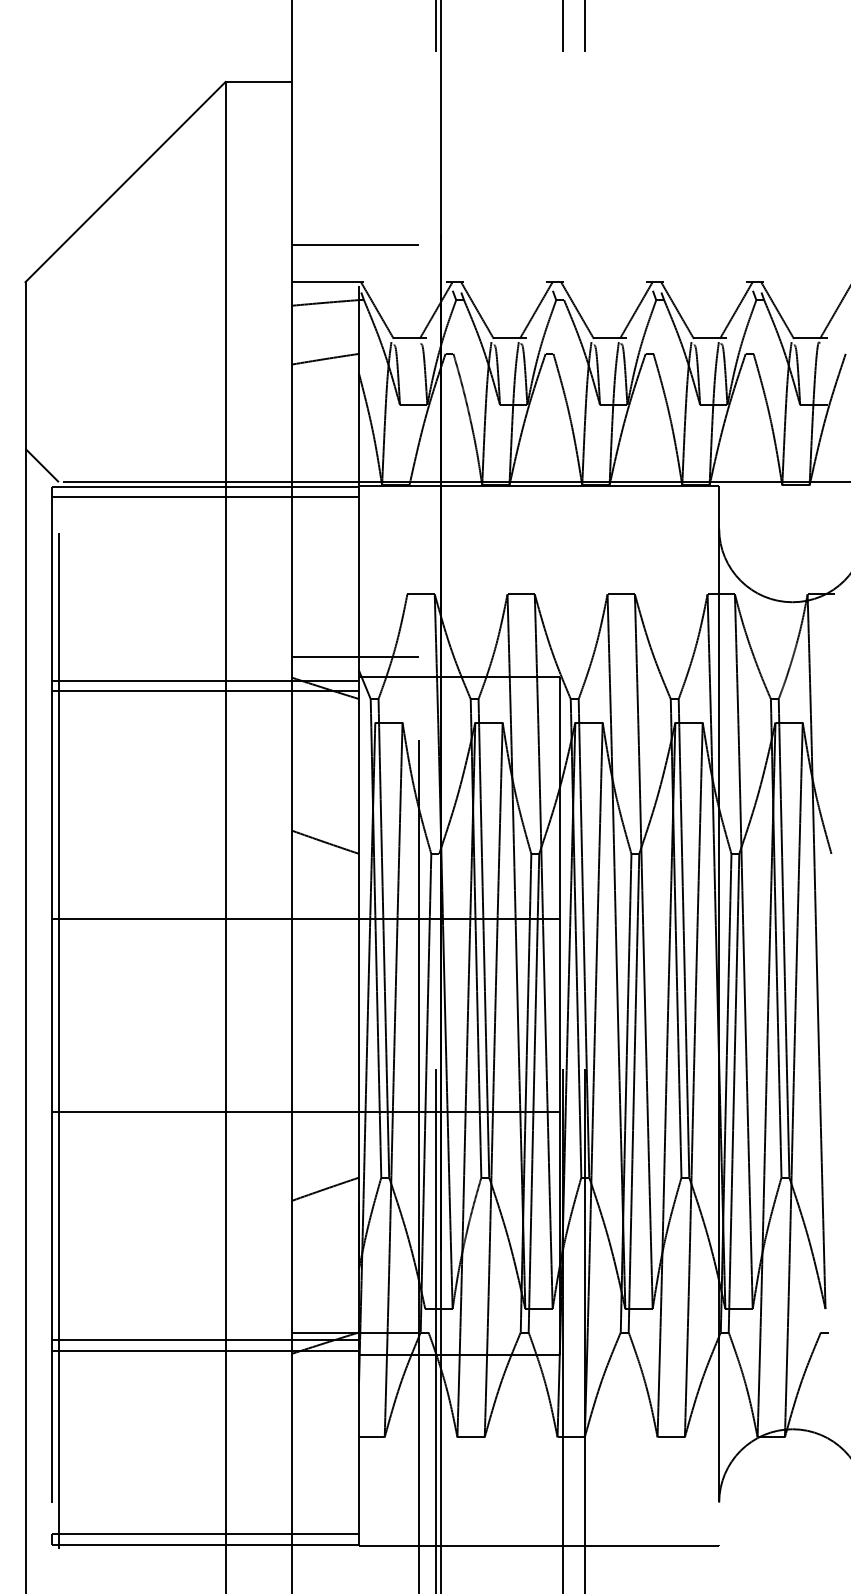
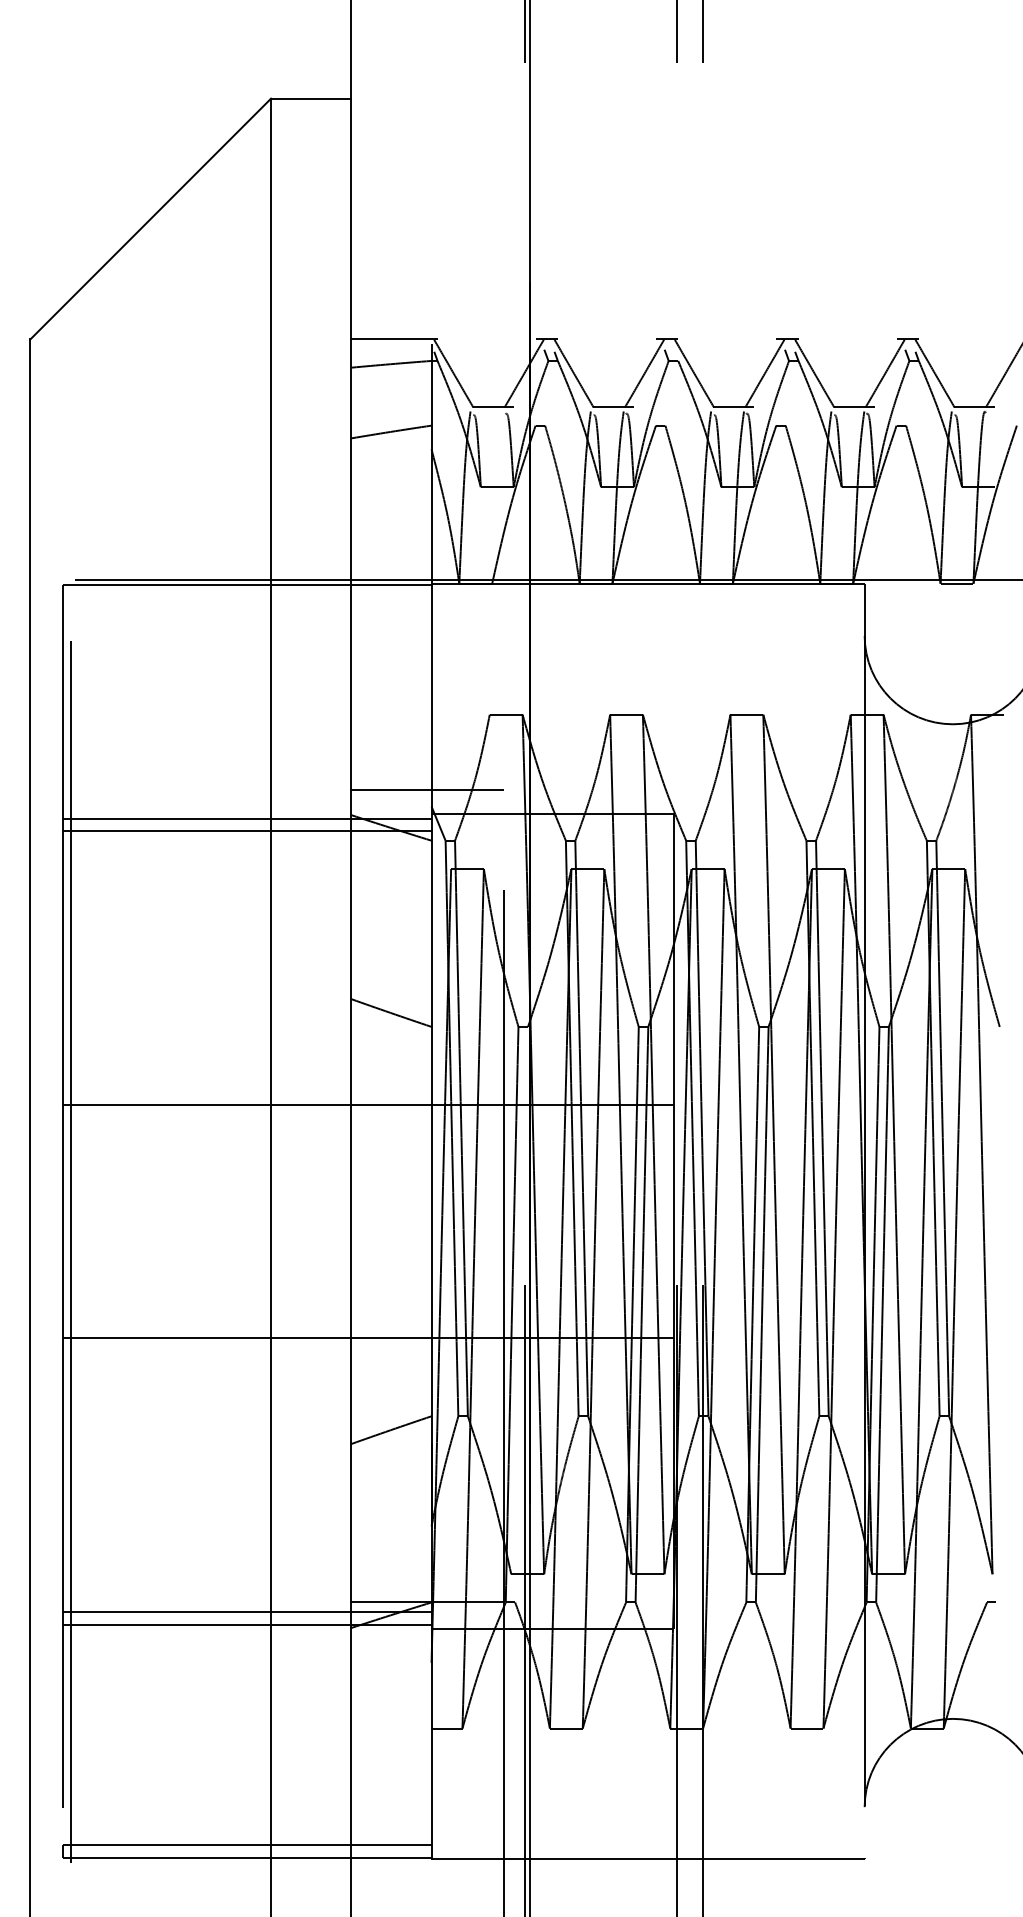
line: (355, 244) -> (427, 294), removed
line: (41, 465) -> (49, 559), removed
line: (205, 497) -> (246, 598), removed

